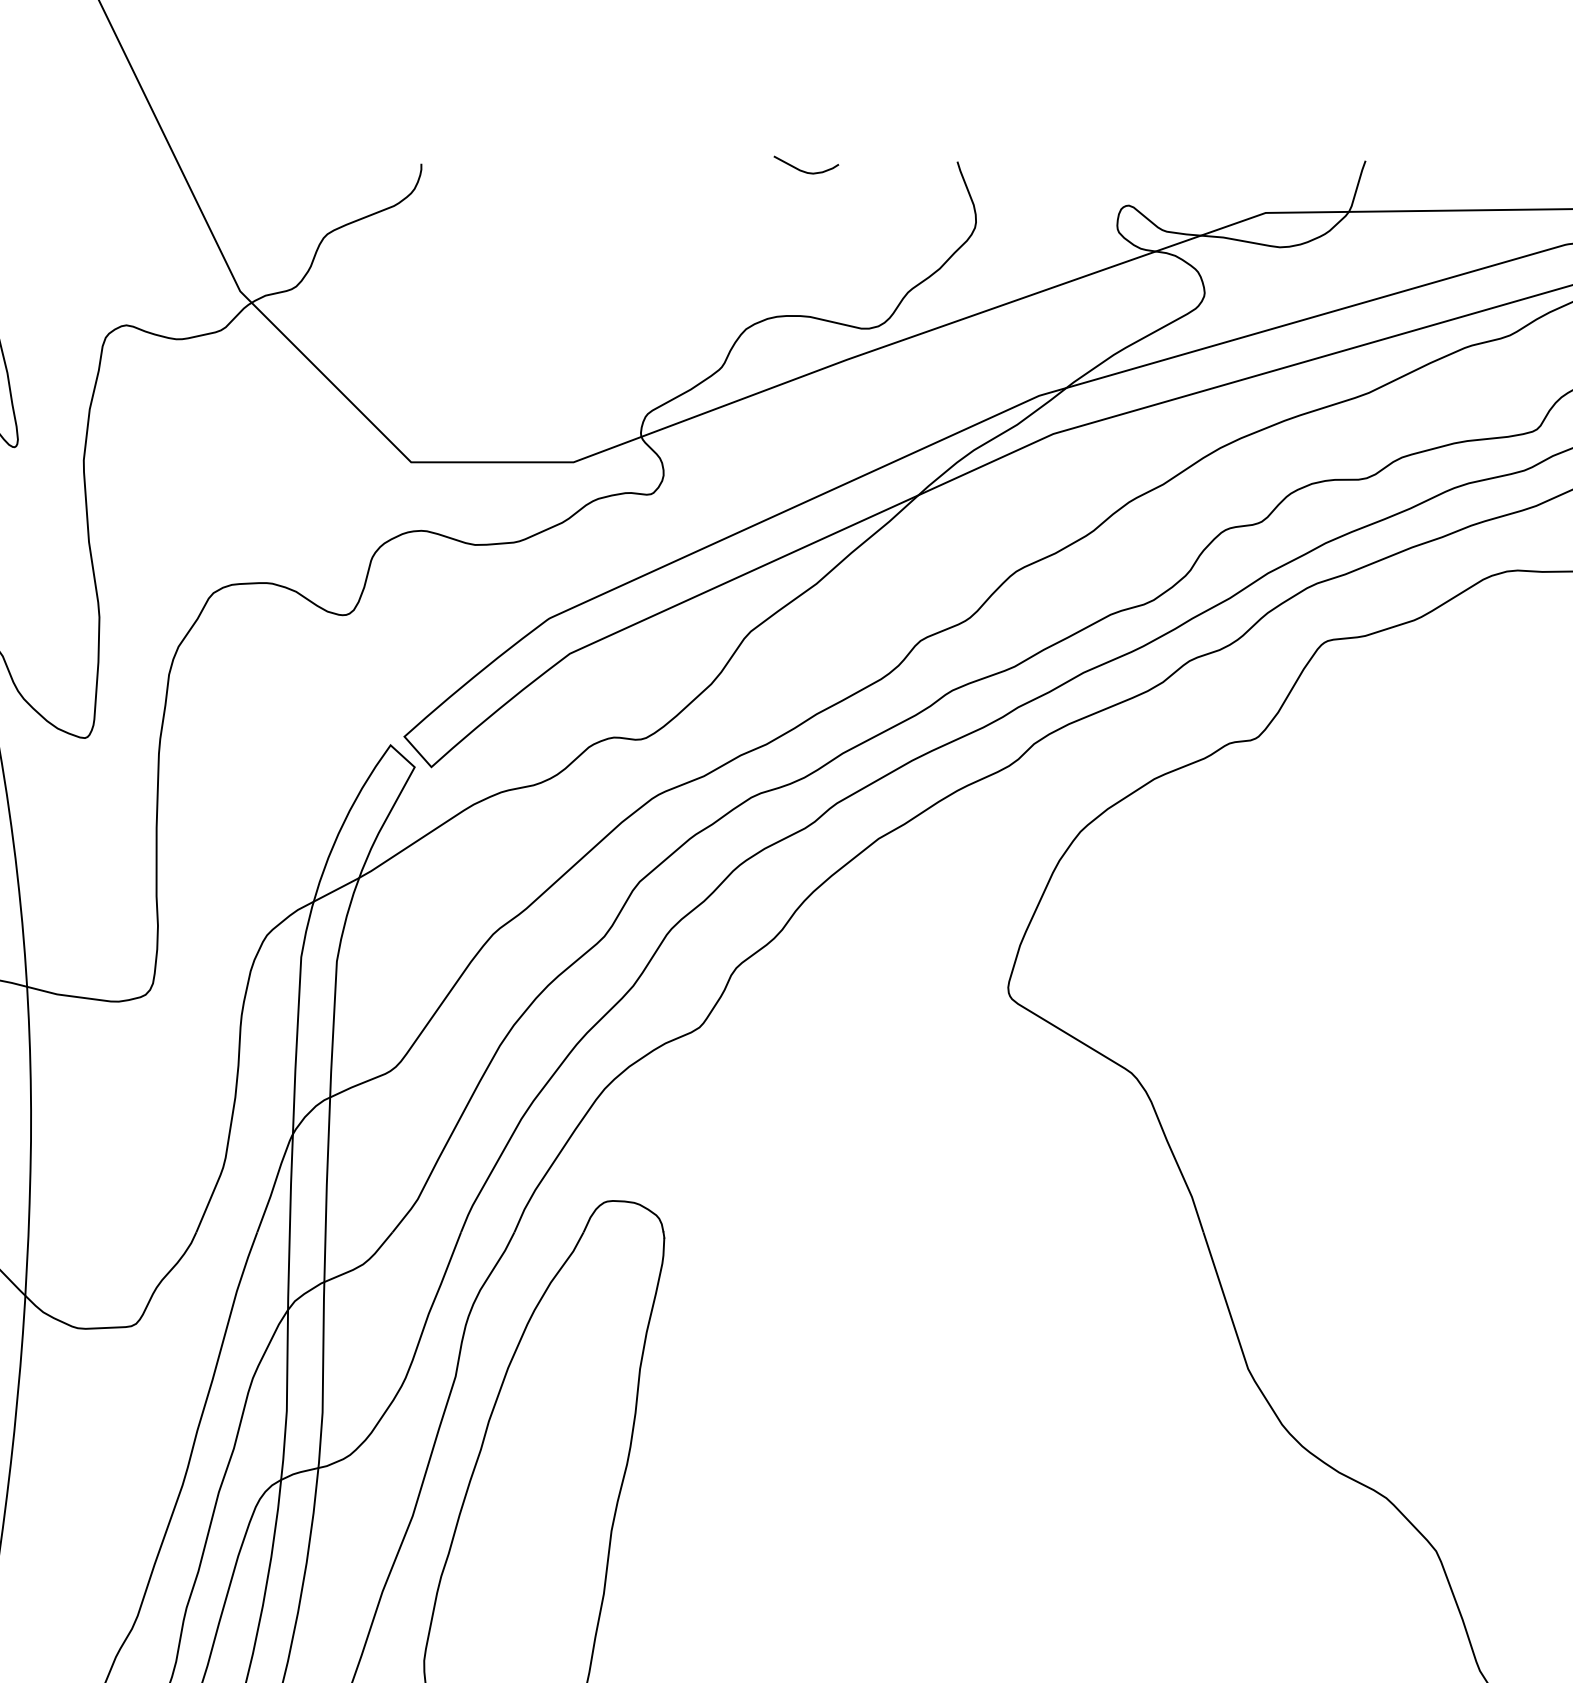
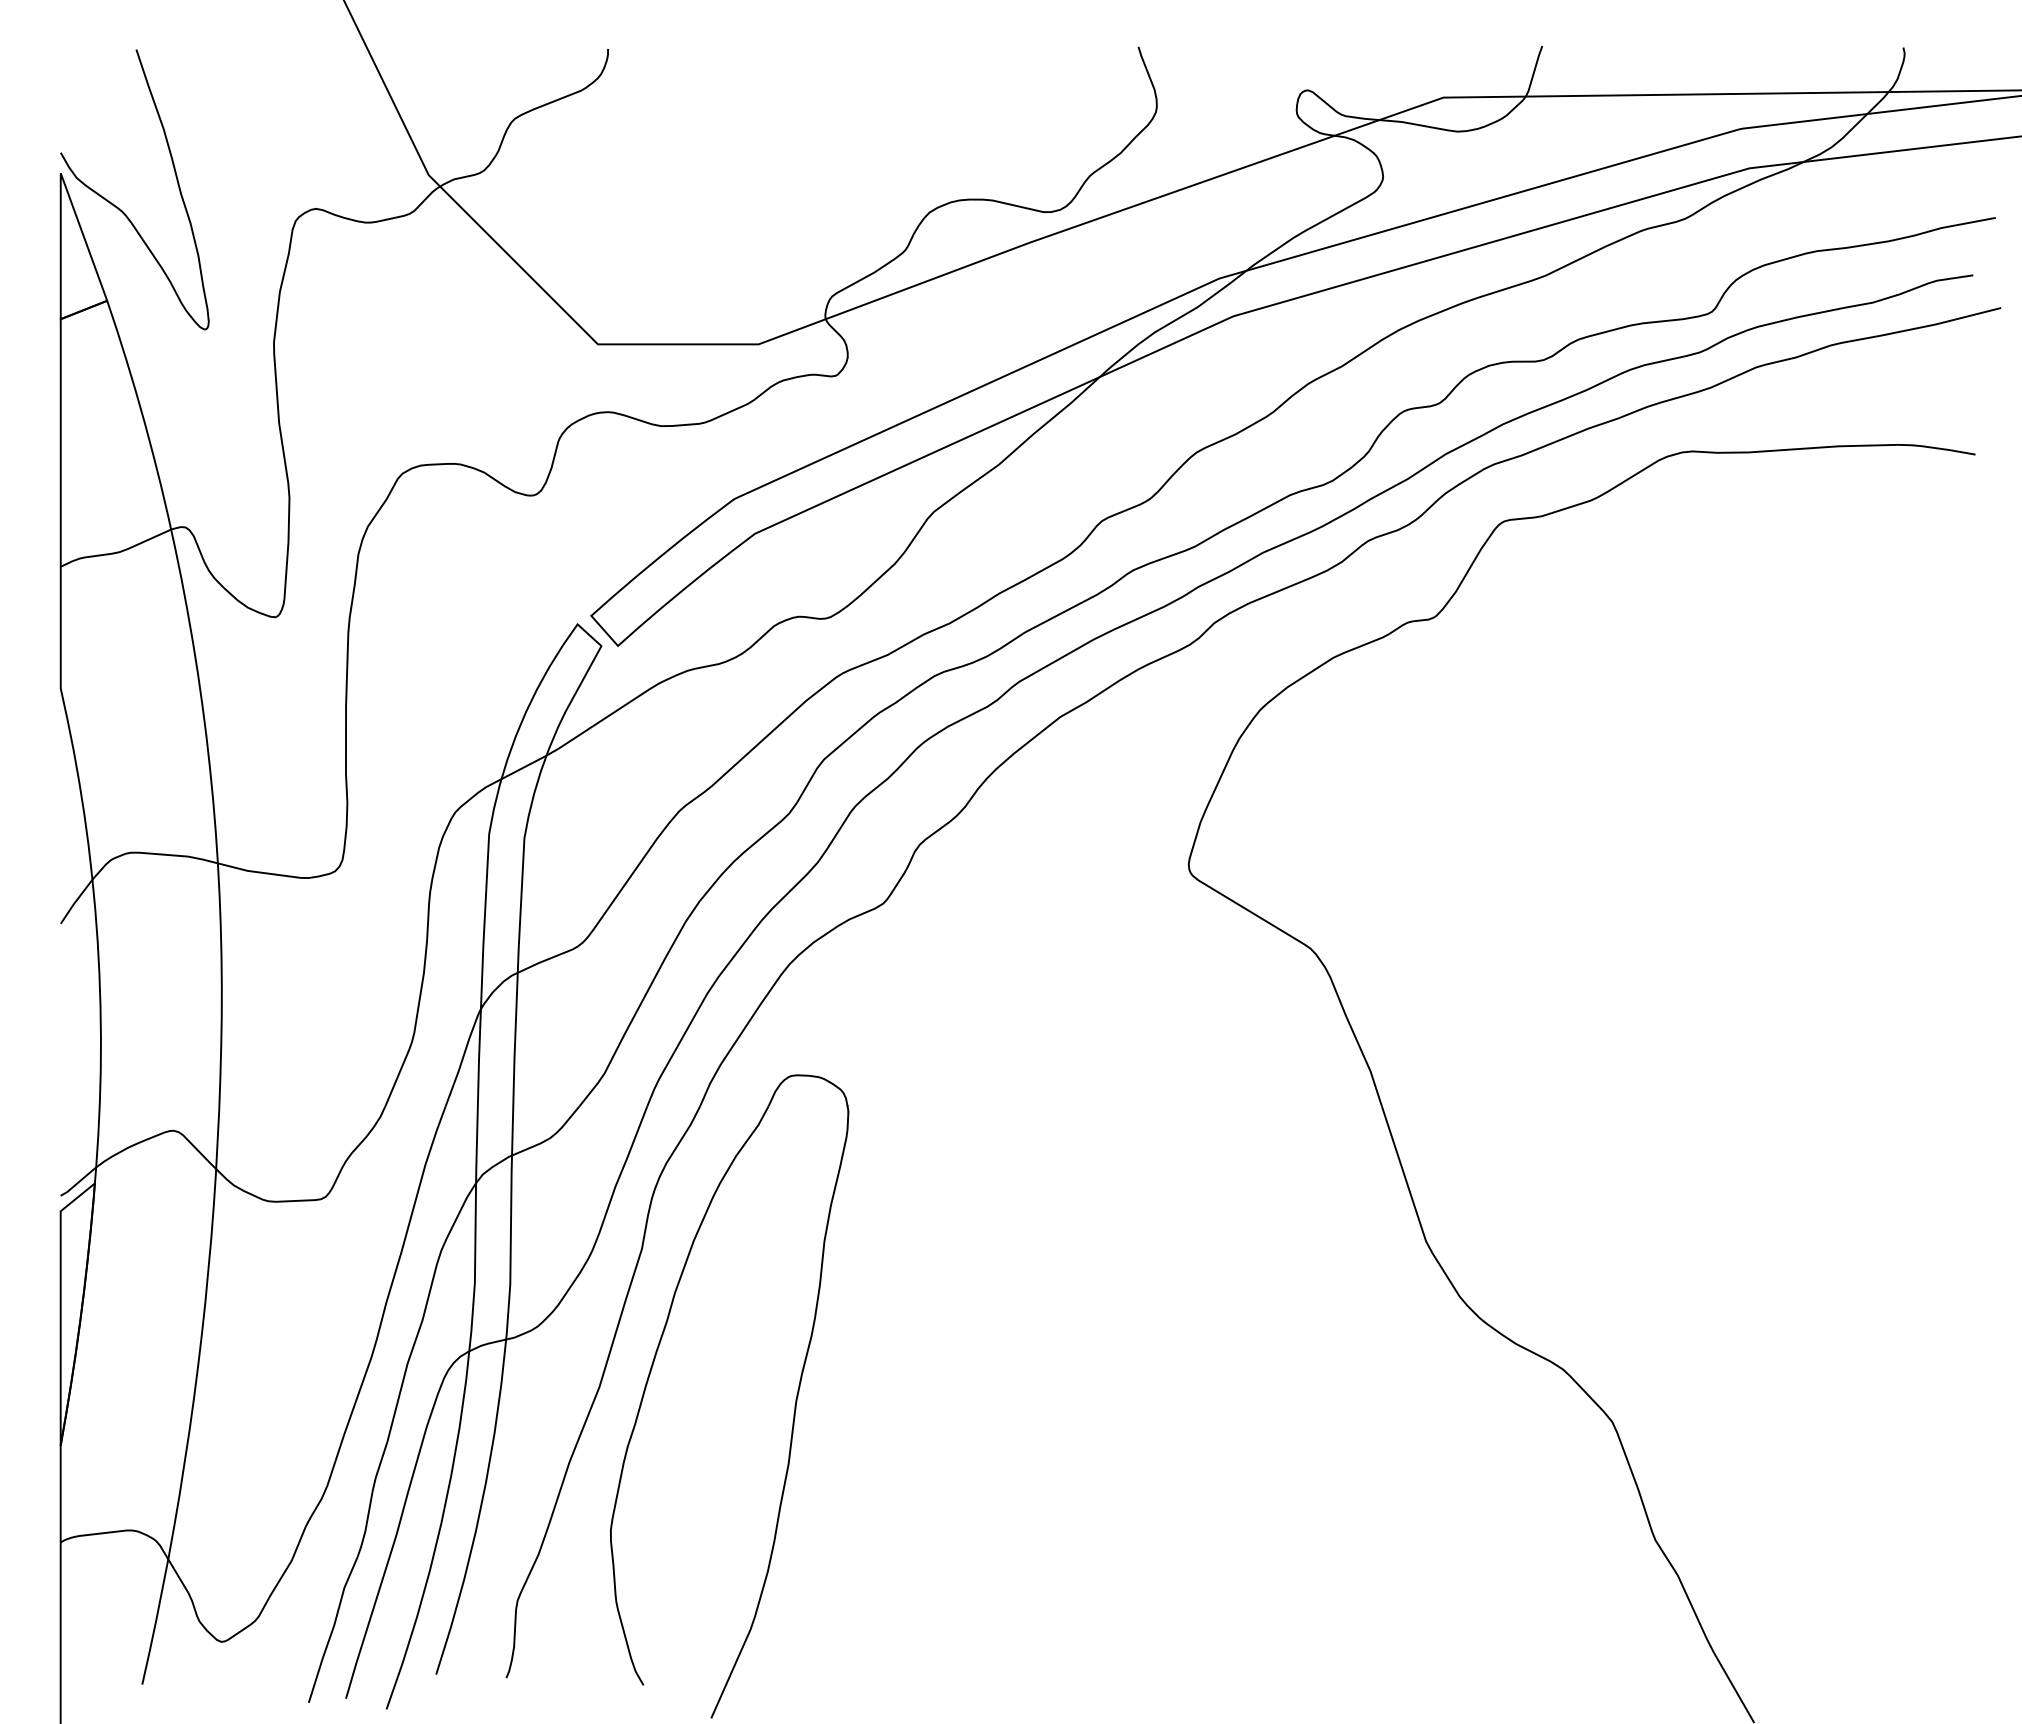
curve: (803, 170) -> (986, 55), removed

